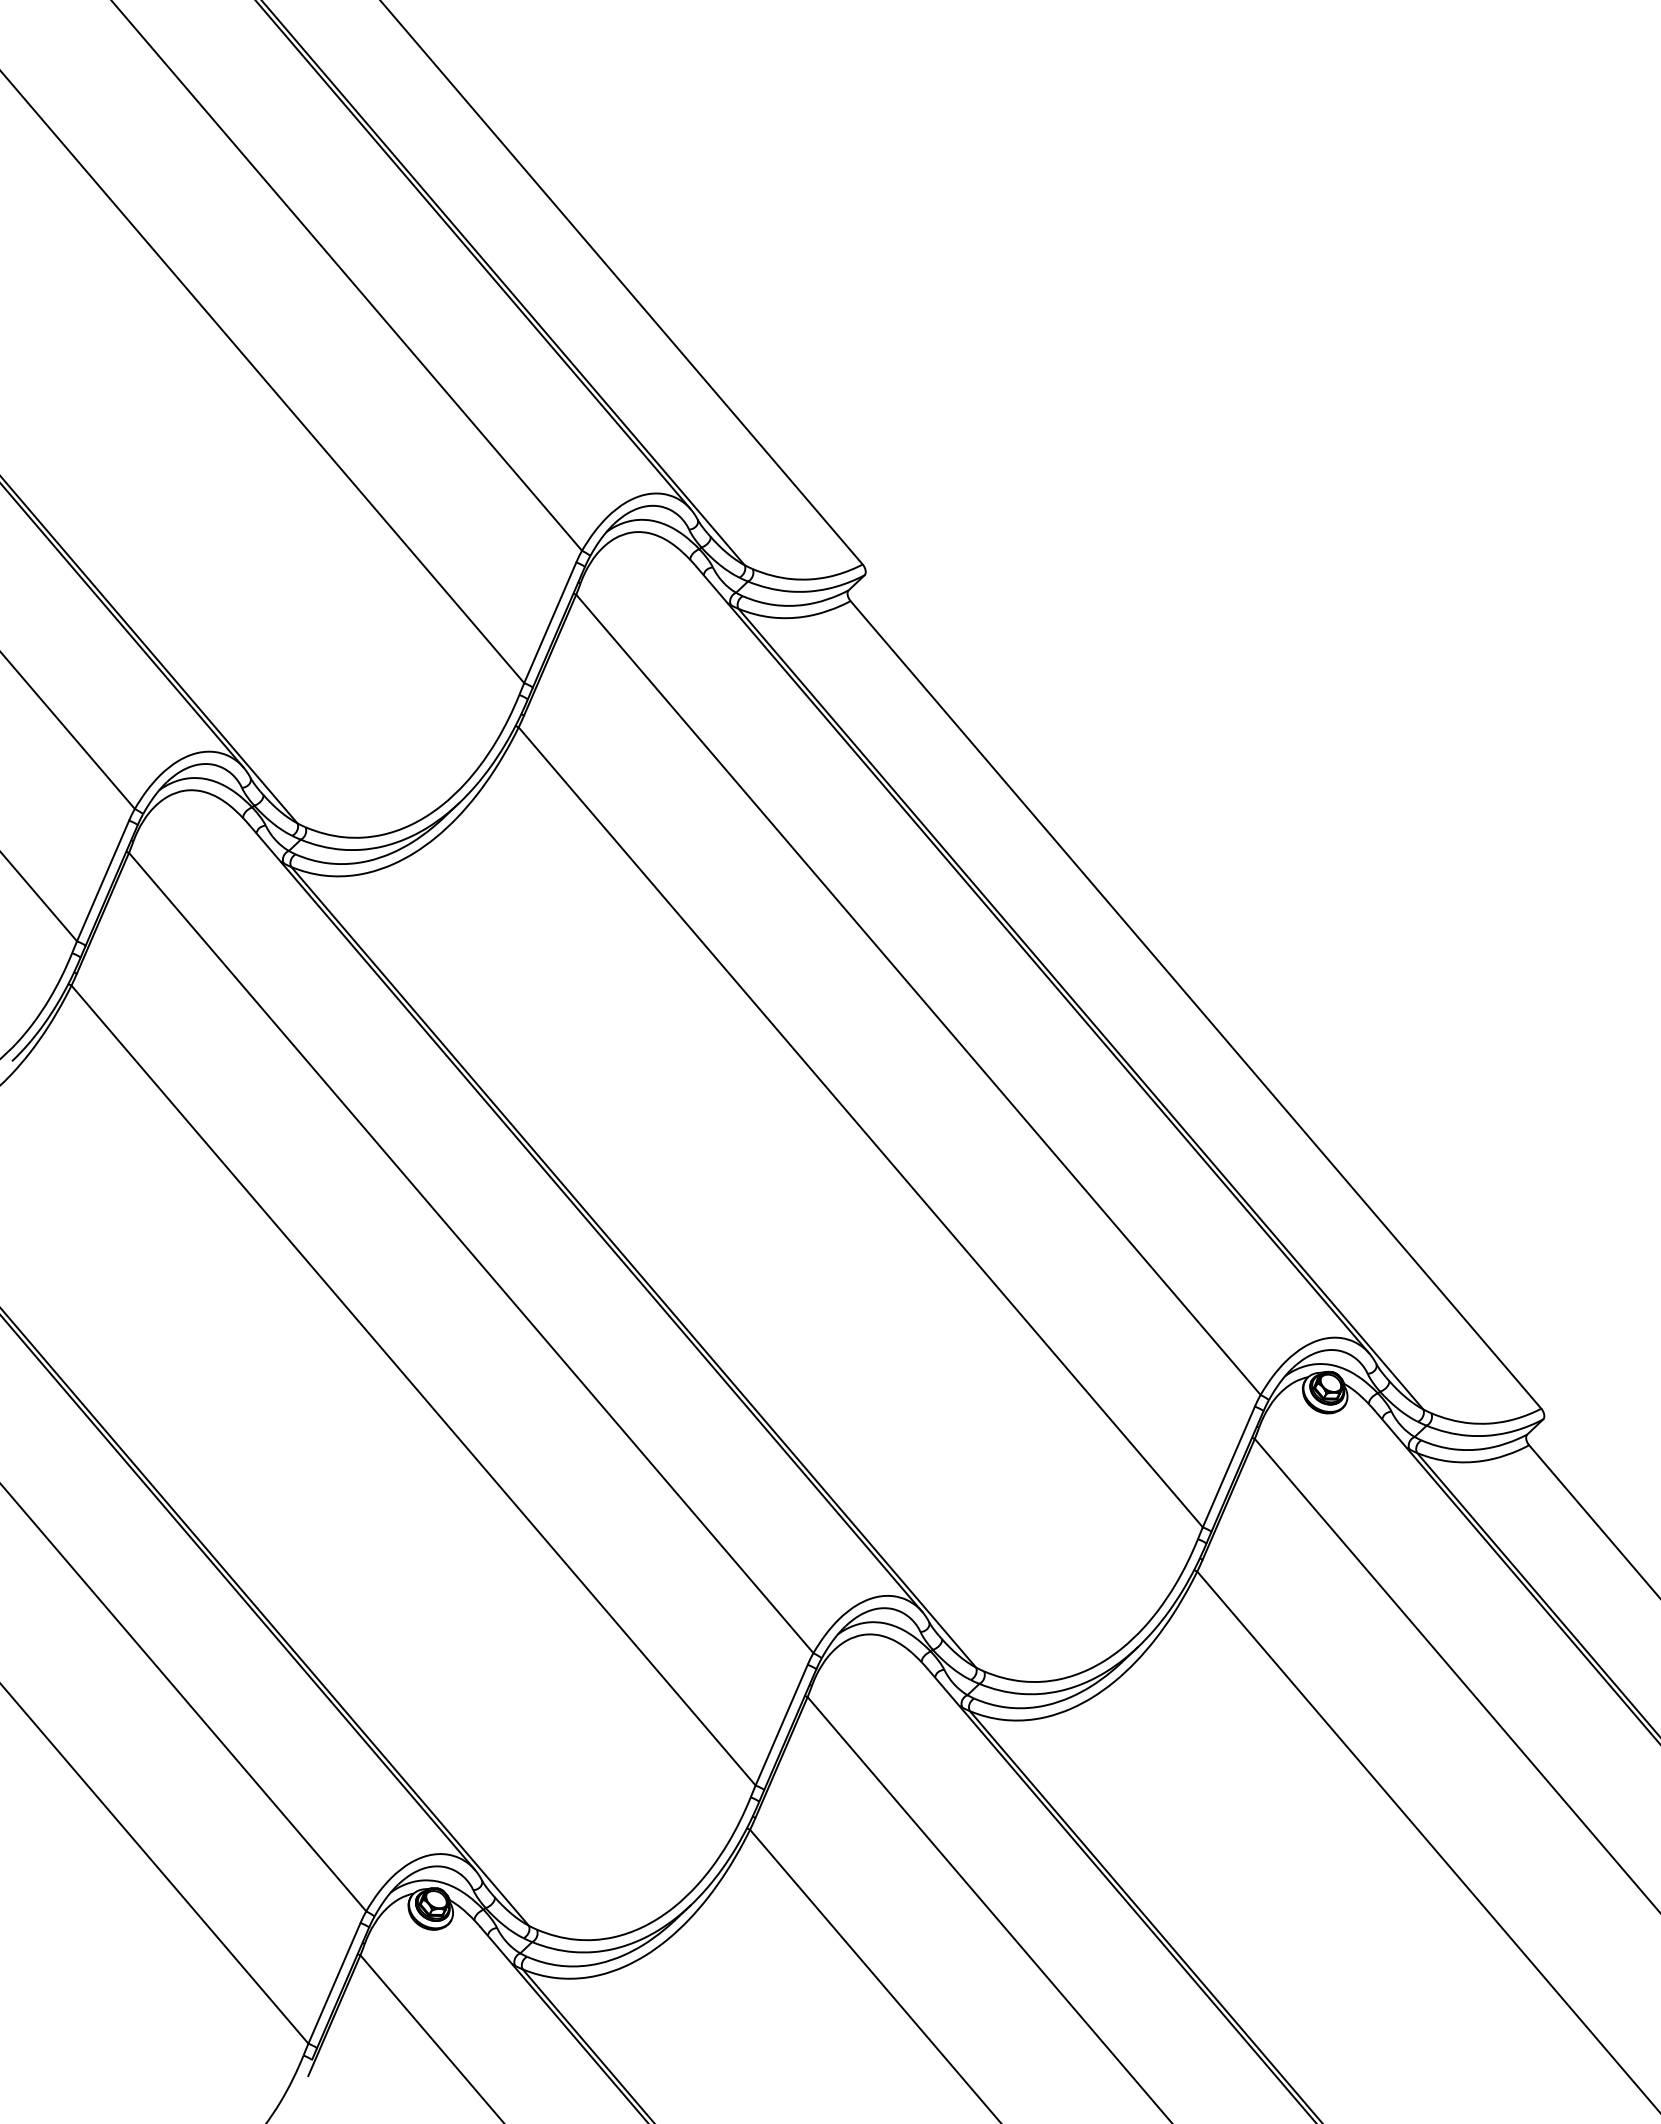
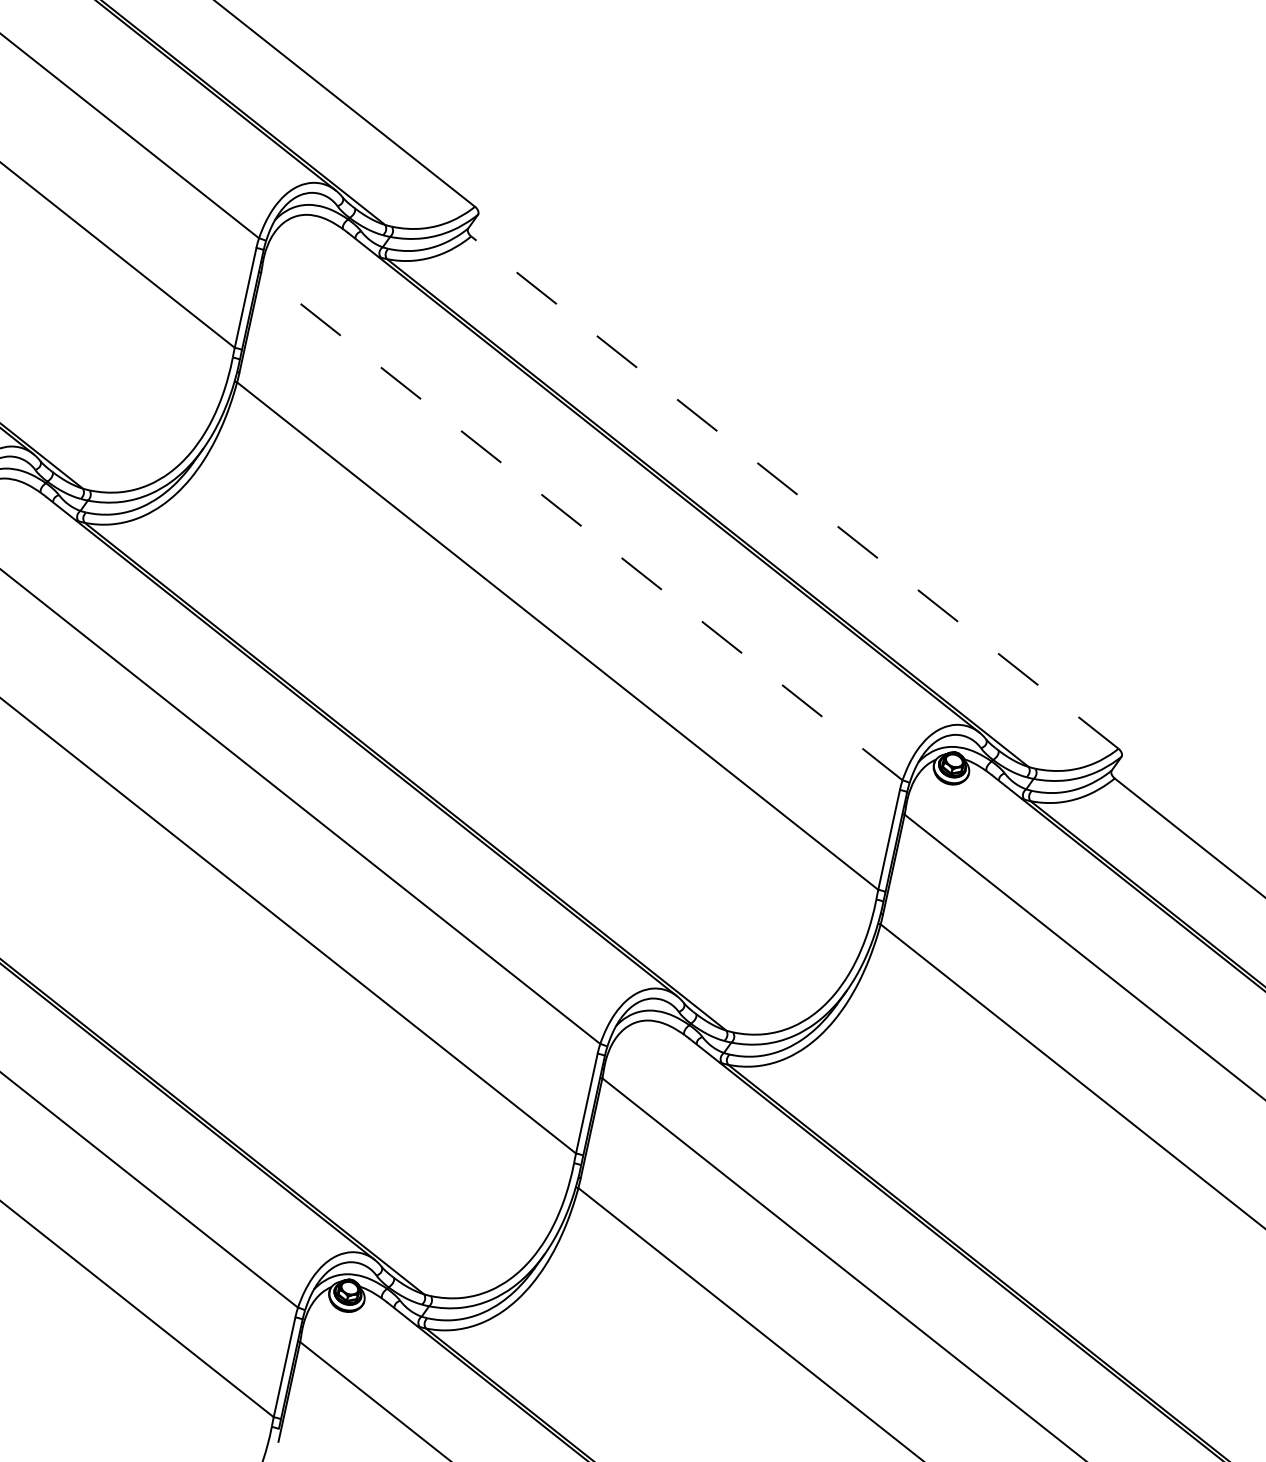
line: (918, 994) -> (581, 526), solid -> dashed
line: (1195, 1004) -> (794, 492), solid -> dashed

